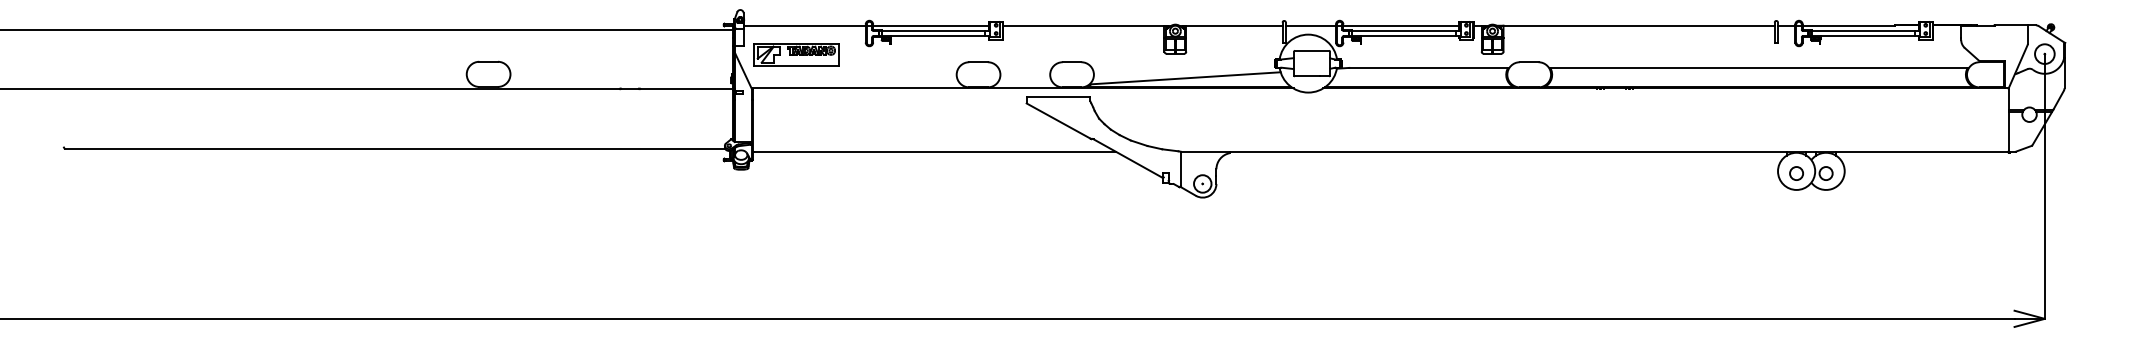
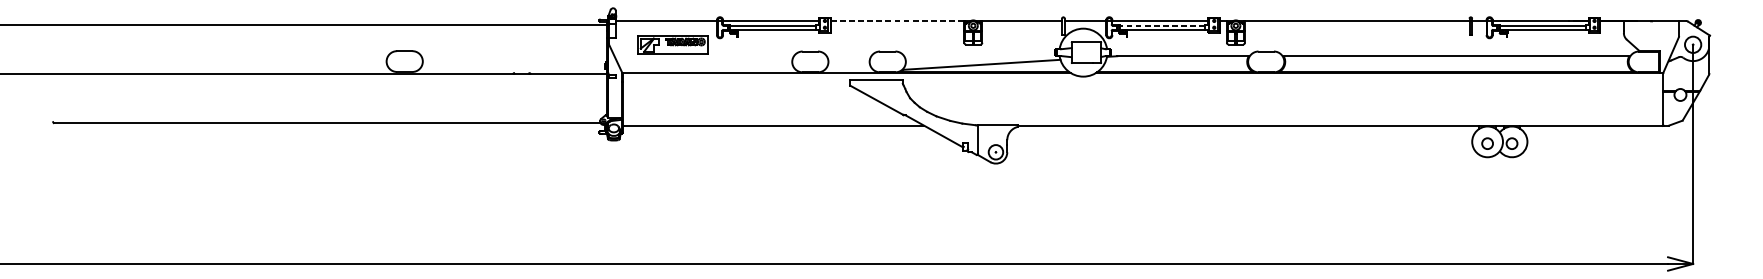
line: (1083, 25) -> (897, 21), solid -> dashed
line: (1403, 31) -> (1162, 26), solid -> dashed
part: (796, 54) -> (672, 45), moved

